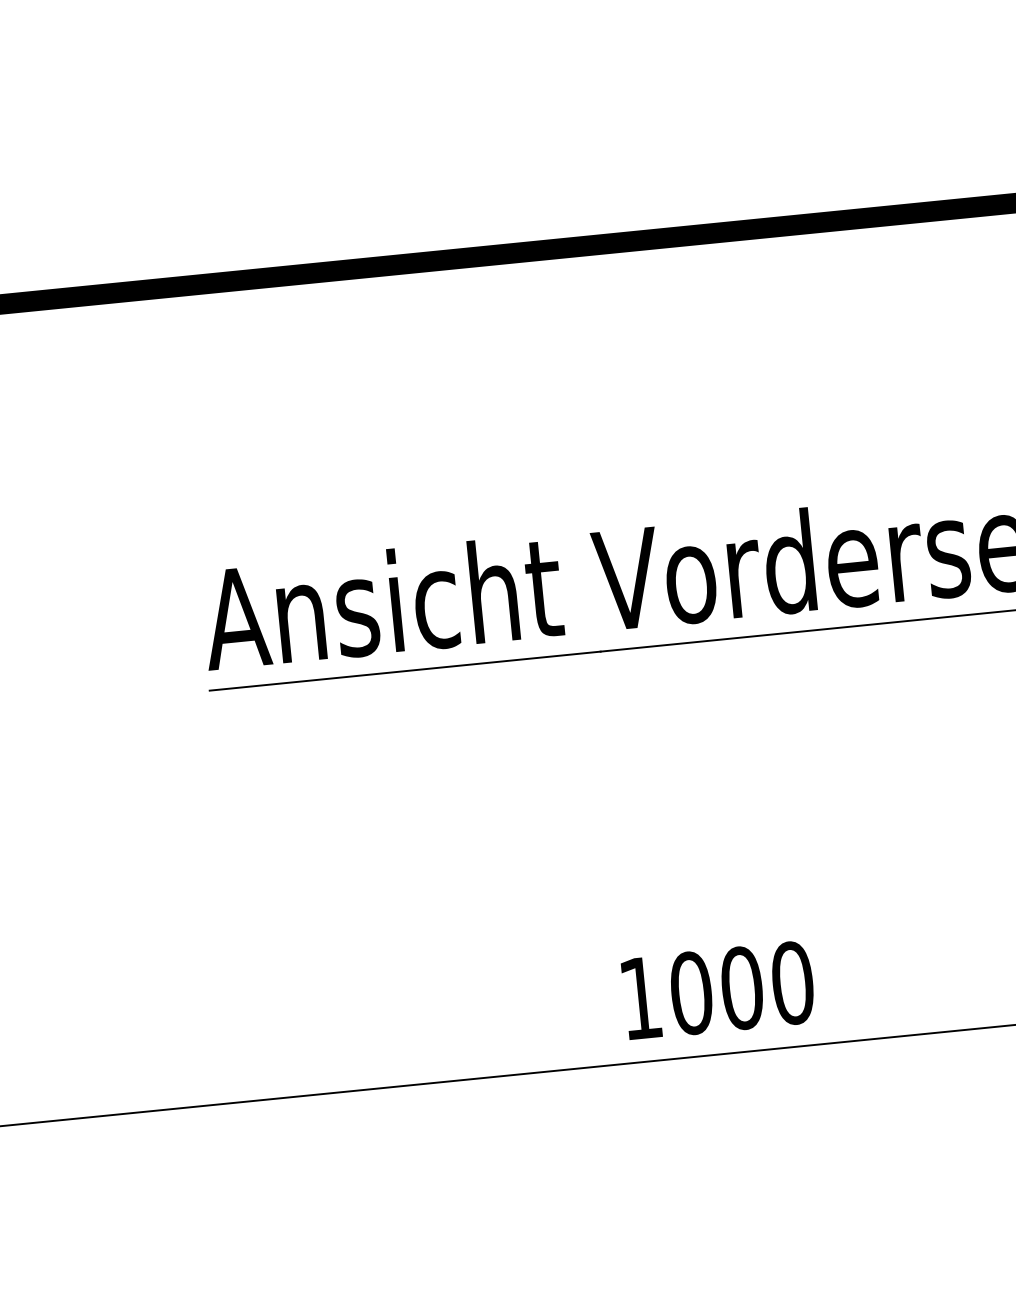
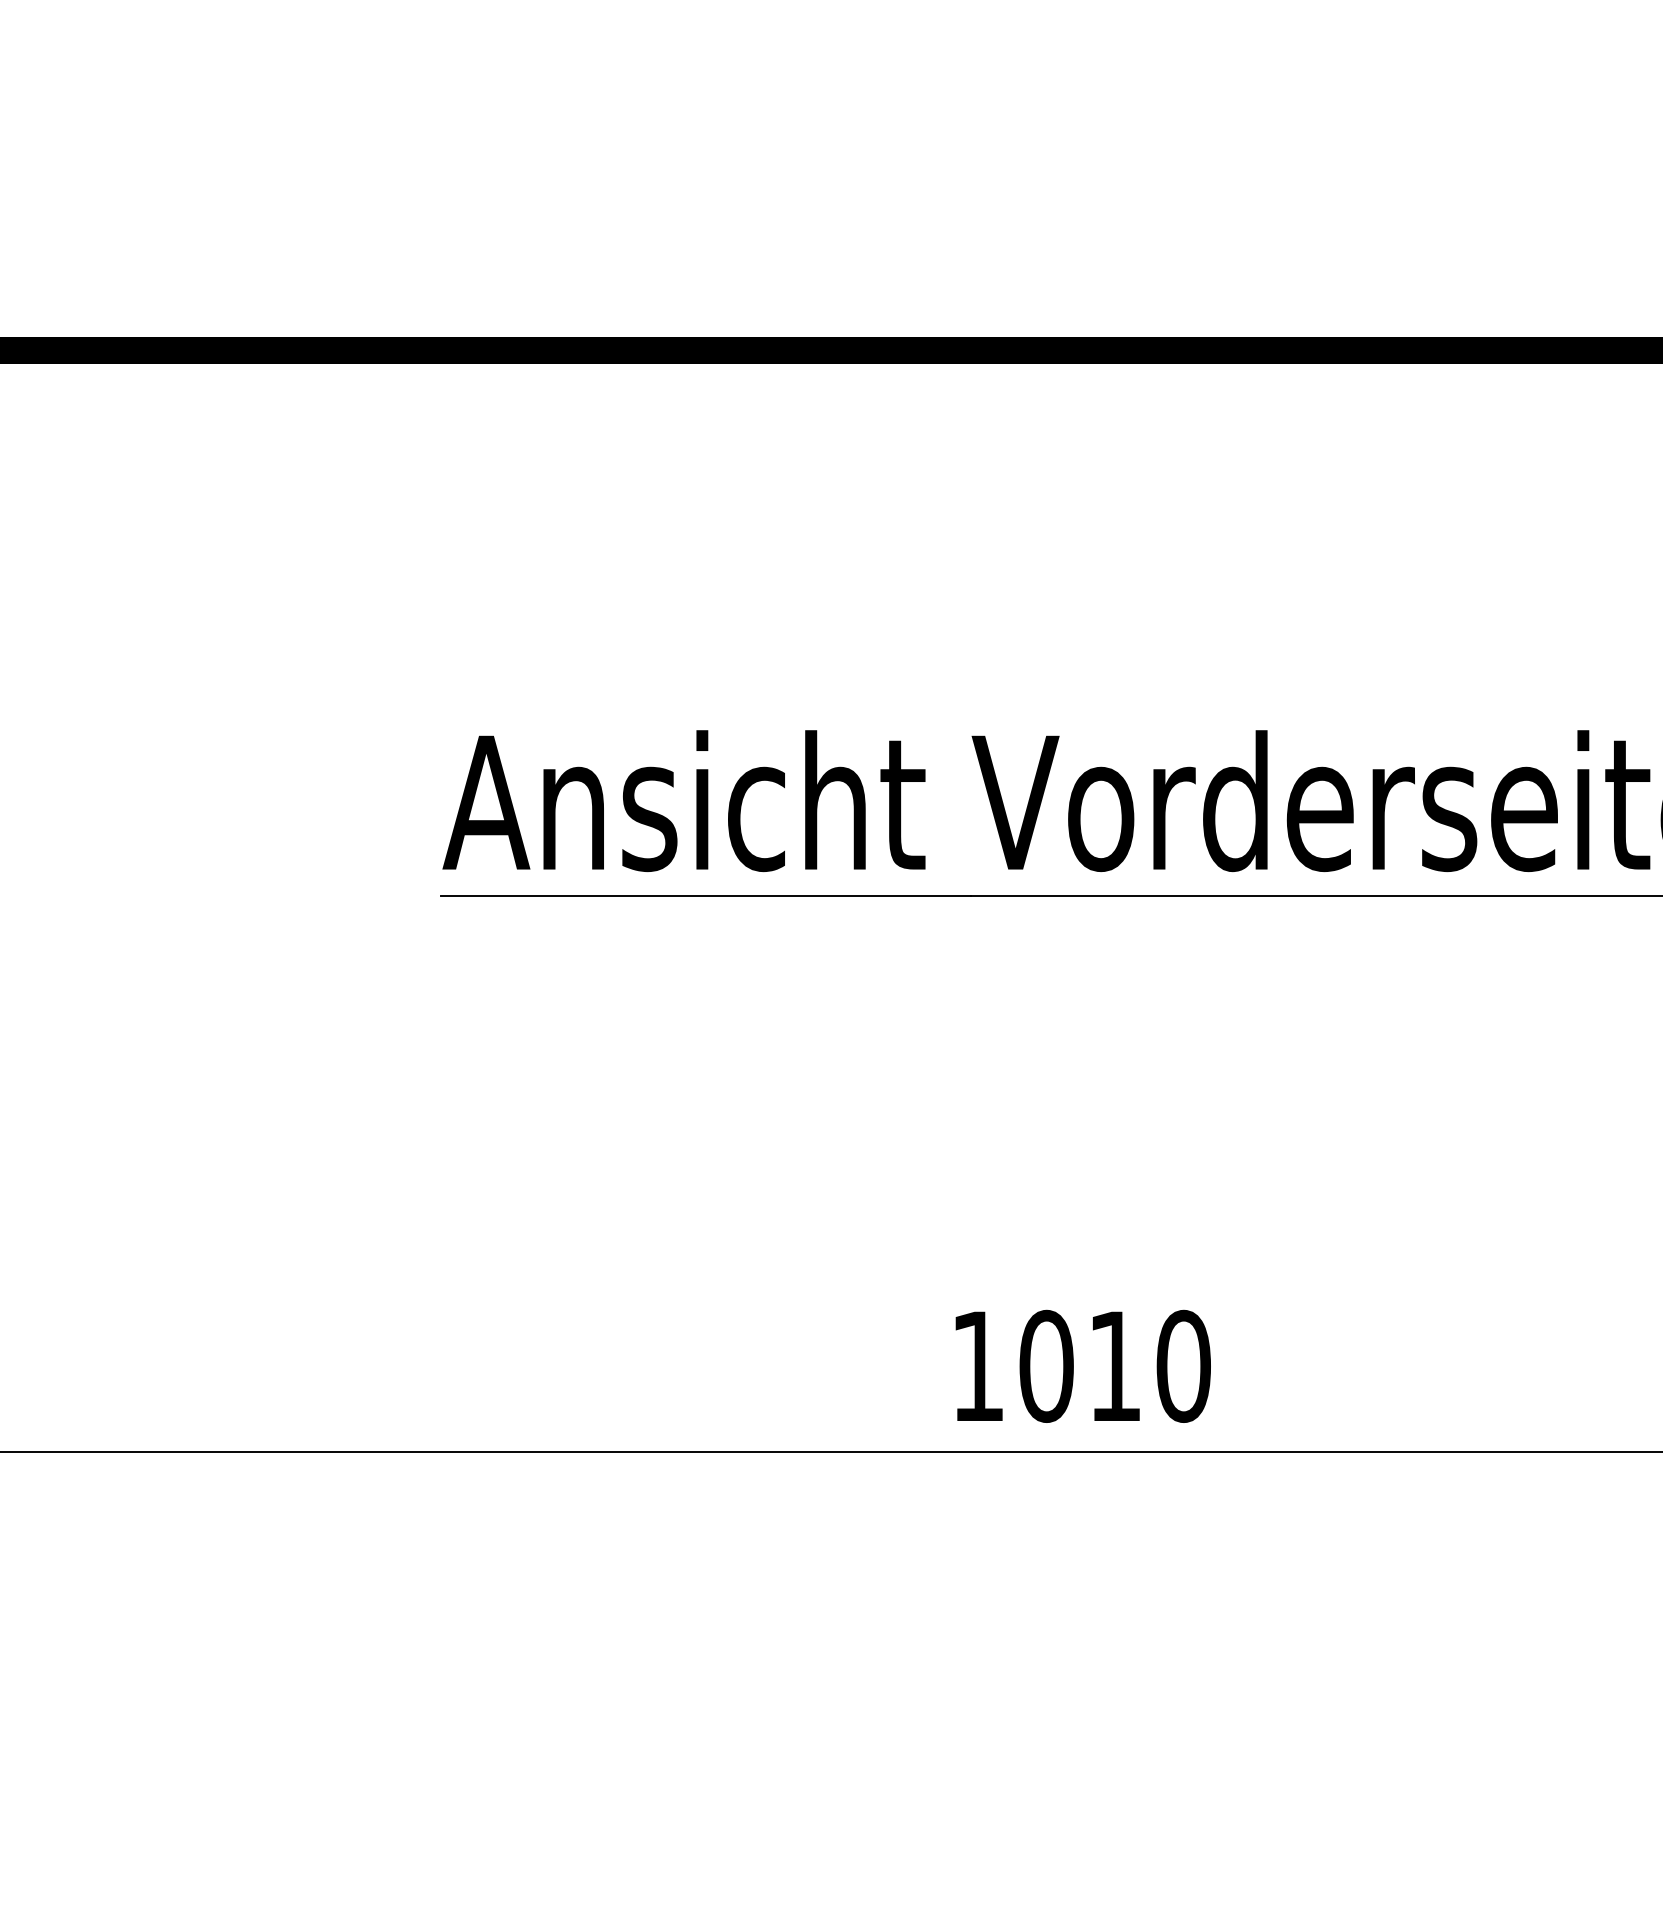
text: (742, 987) -> (1115, 1365), 1000 -> 1010

